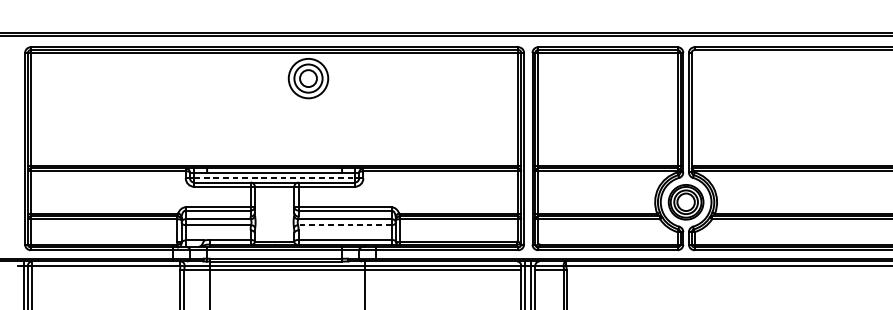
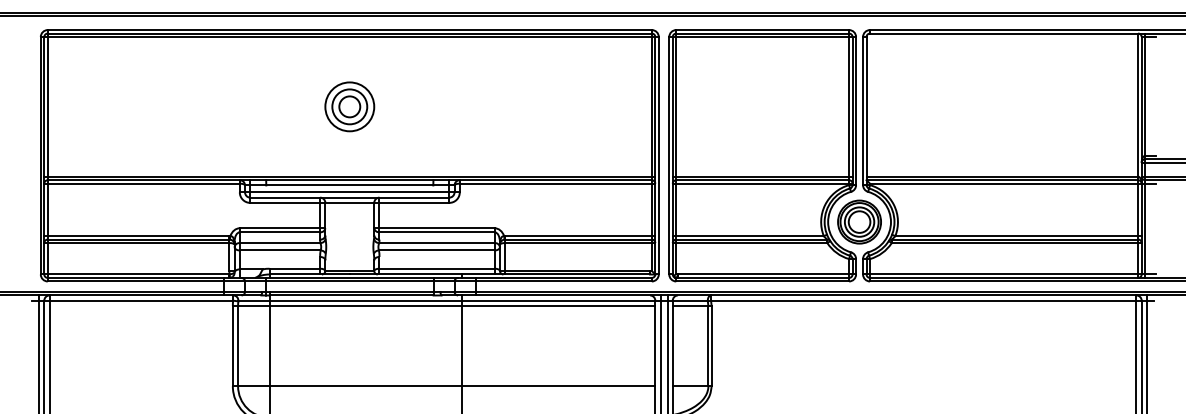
part: (308, 78) -> (349, 106), moved
line: (274, 178) -> (349, 192), dashed -> solid
line: (344, 225) -> (436, 250), dashed -> solid

